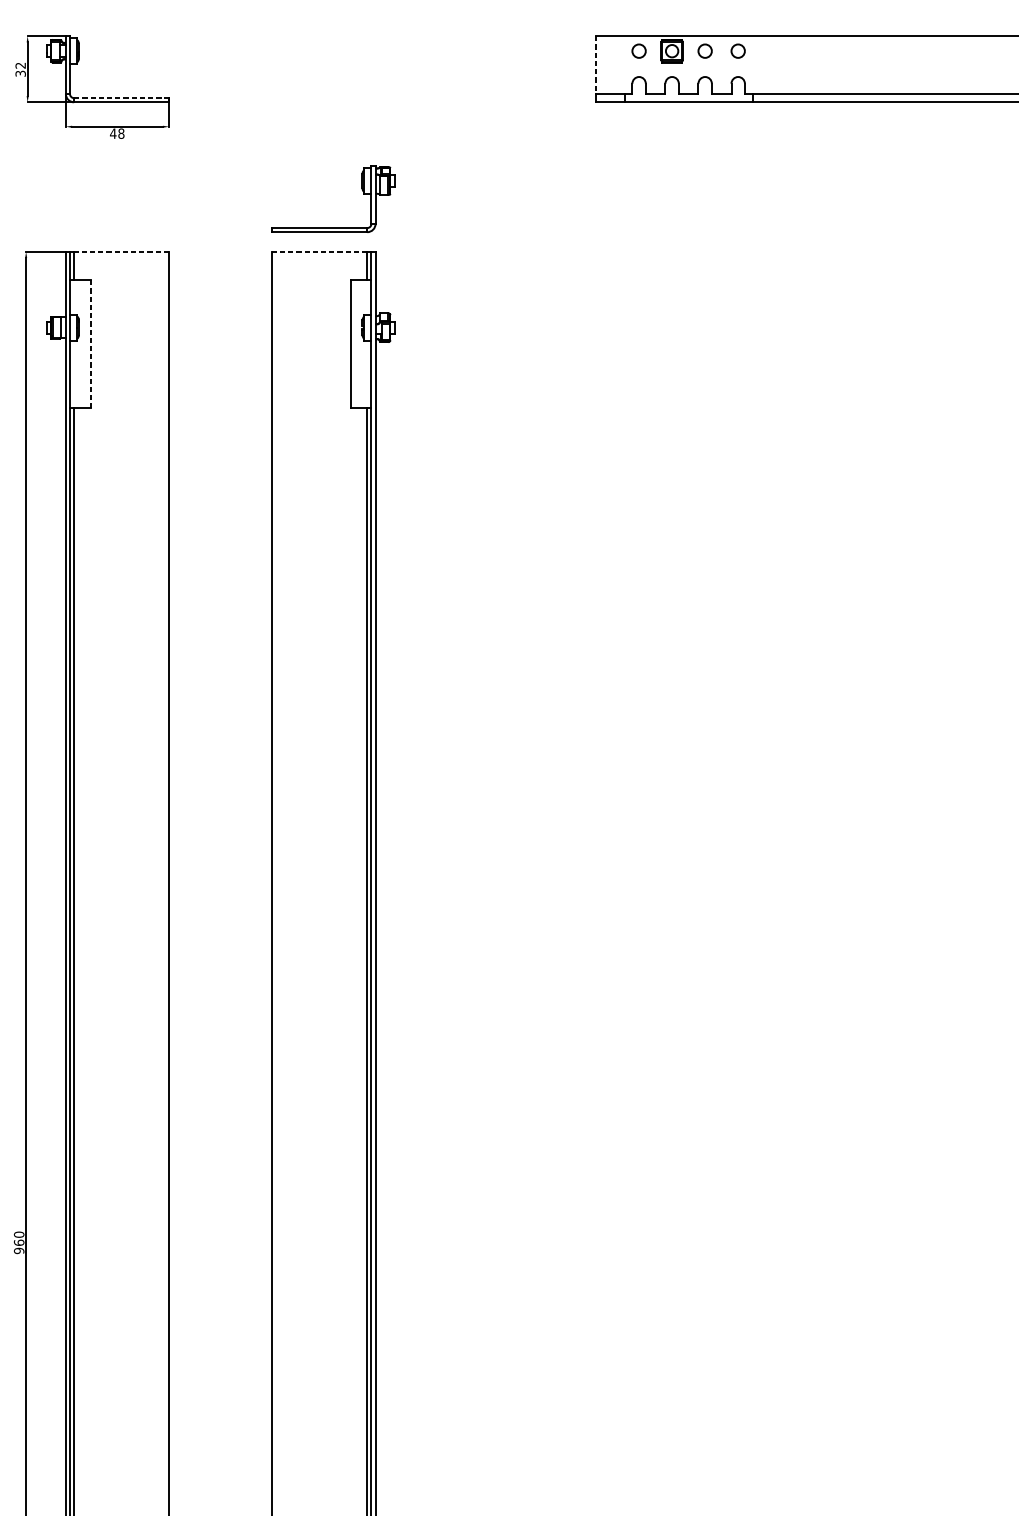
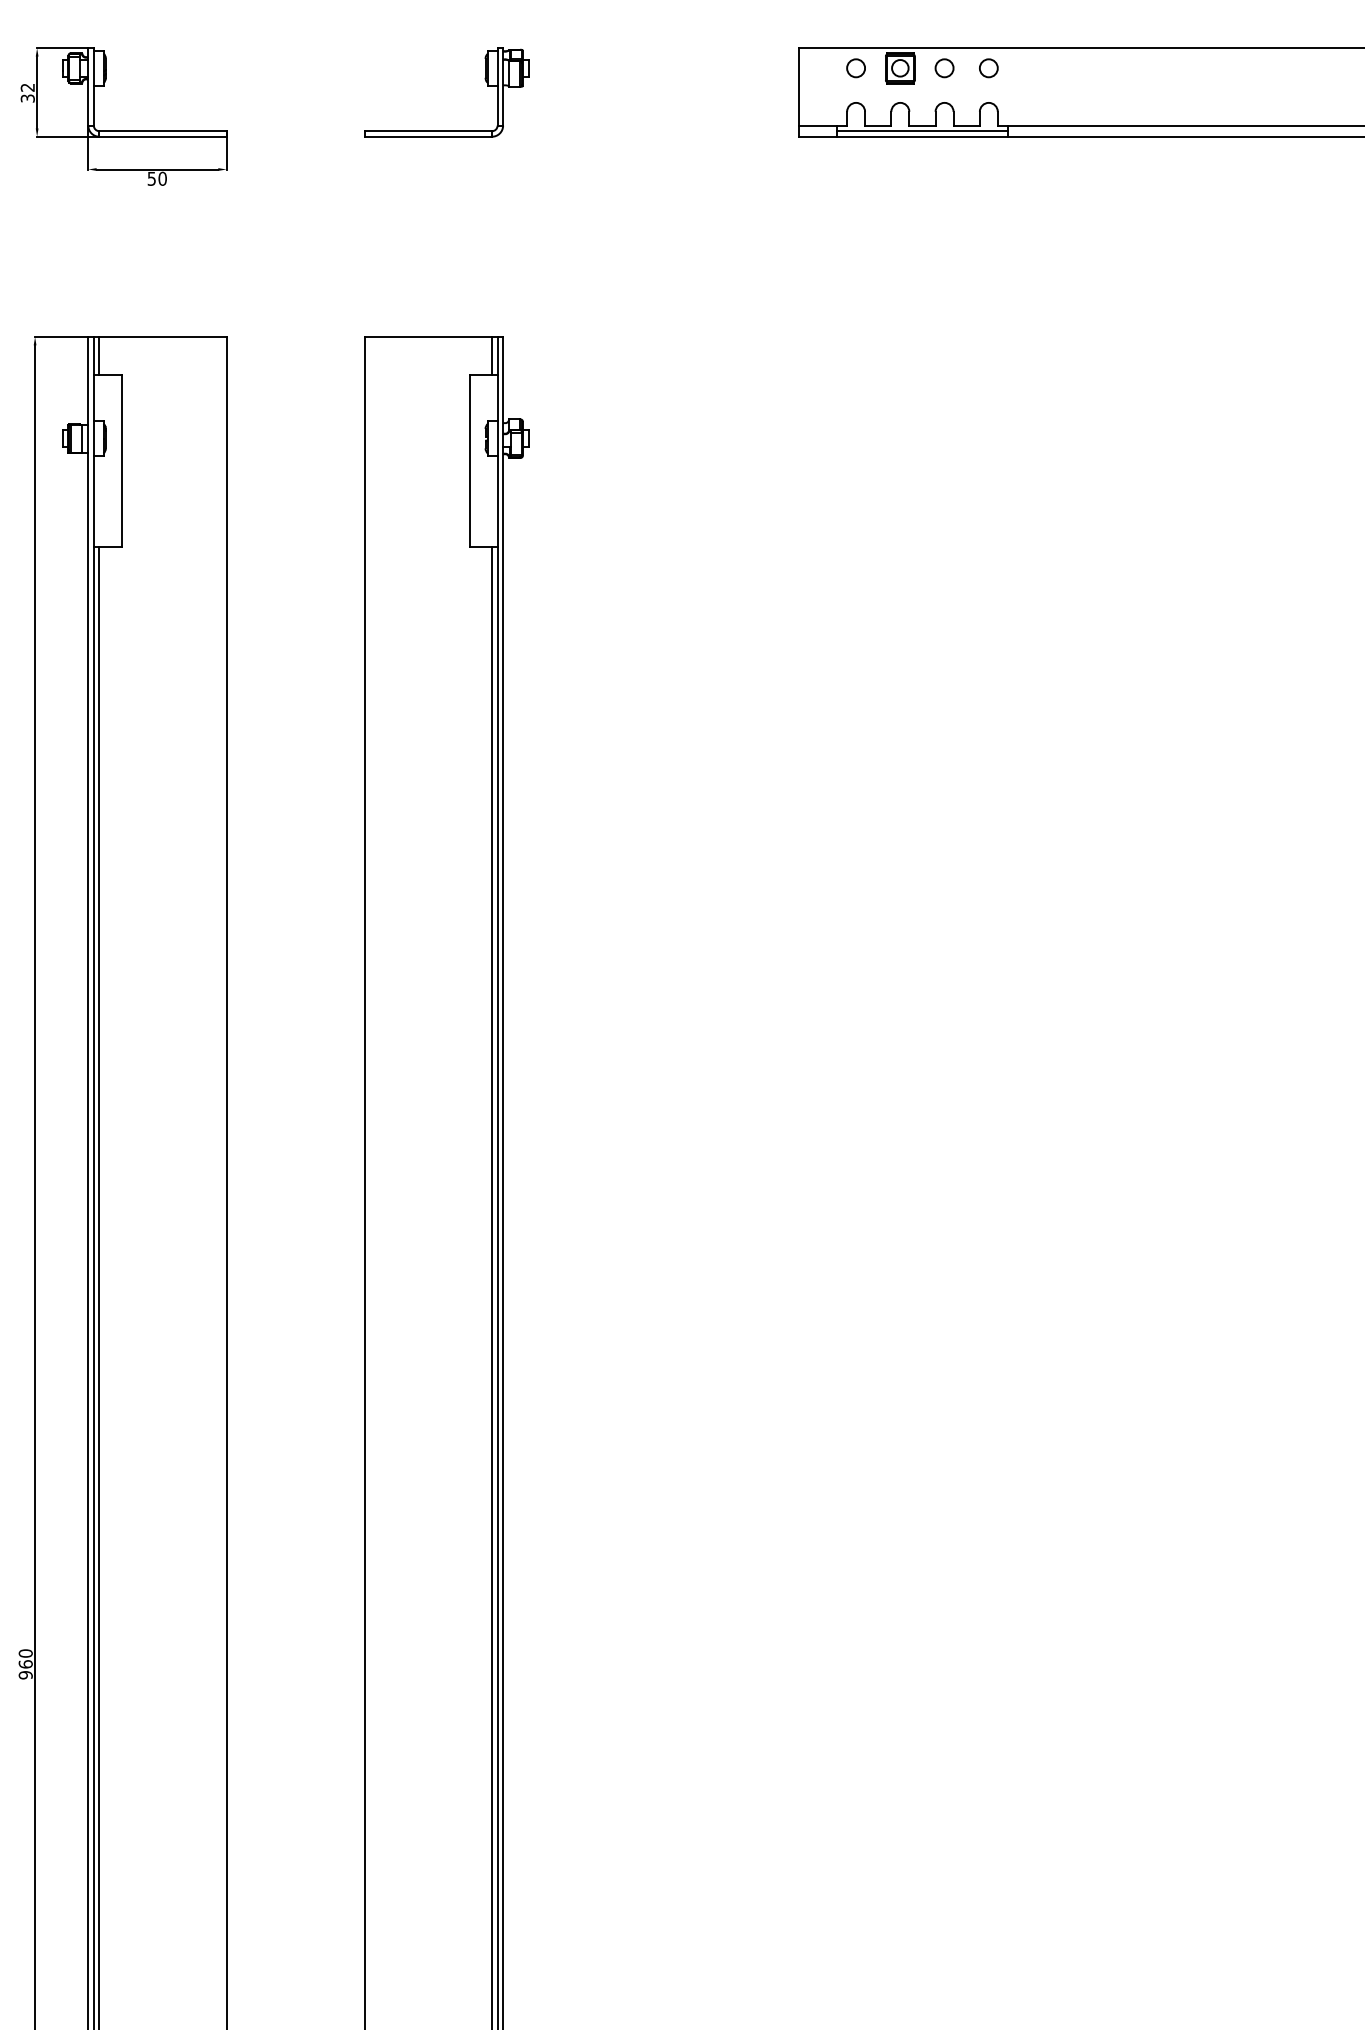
line: (596, 64) -> (798, 86), dashed -> solid
line: (121, 98) -> (162, 131), dashed -> solid
line: (688, 98) -> (922, 131), added
text: (116, 133) -> (156, 178), 48 -> 50
part: (333, 227) -> (446, 130), moved
line: (121, 252) -> (162, 337), dashed -> solid
line: (319, 252) -> (428, 337), dashed -> solid
line: (90, 344) -> (121, 460), dashed -> solid

